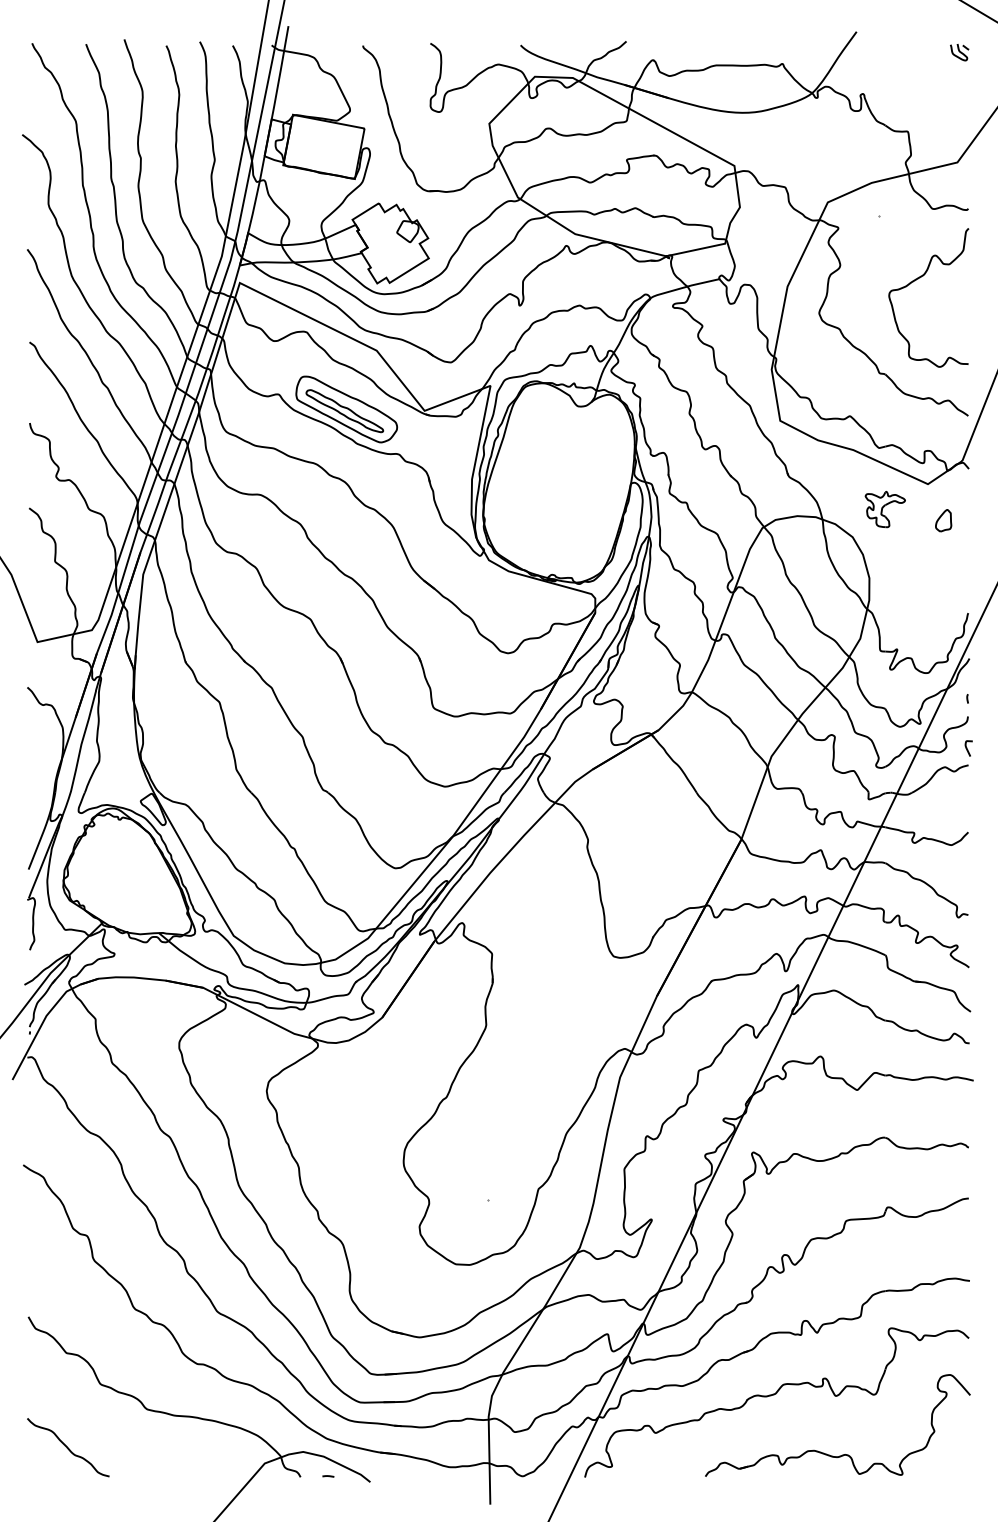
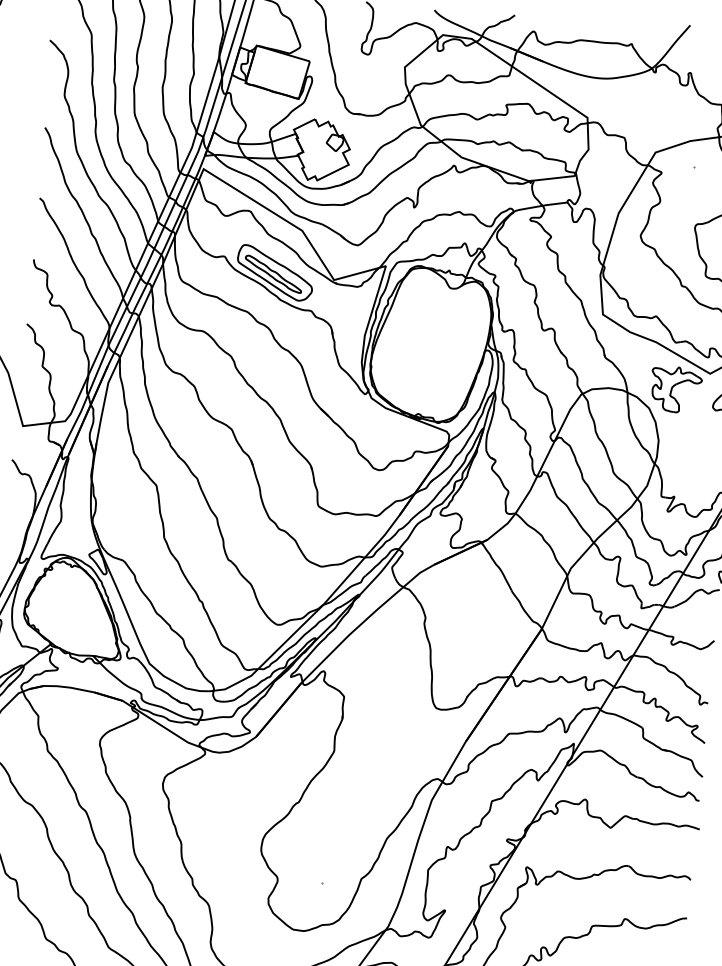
part: (885, 509) -> (676, 389), size x1.67

